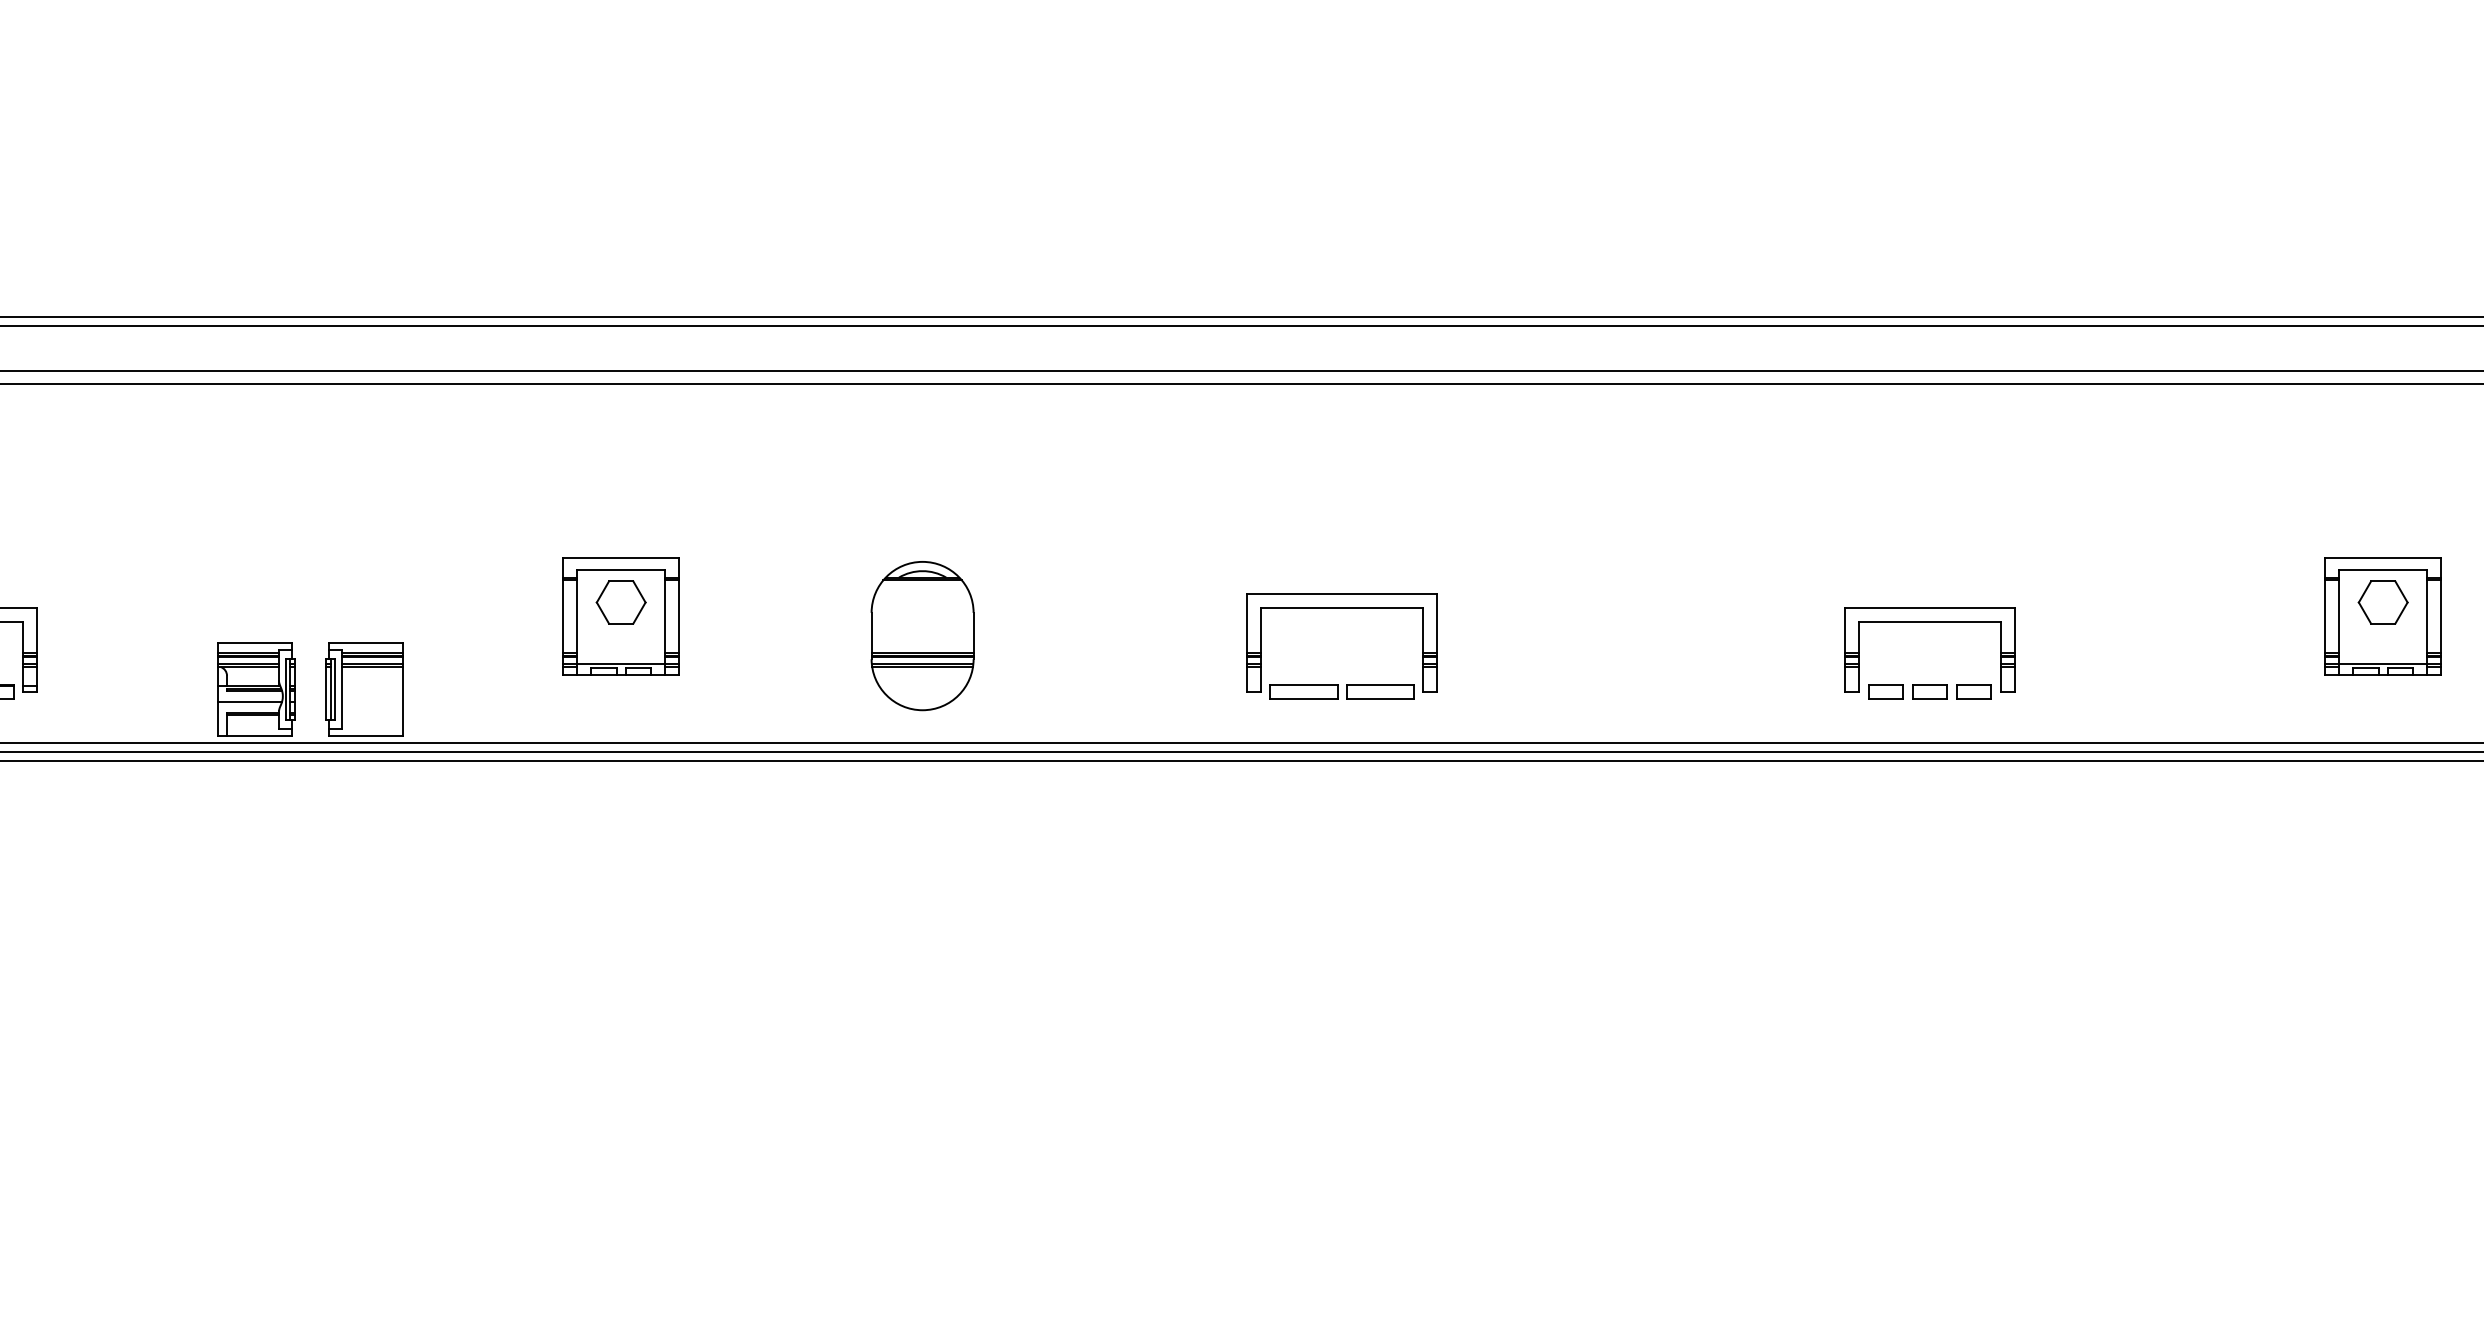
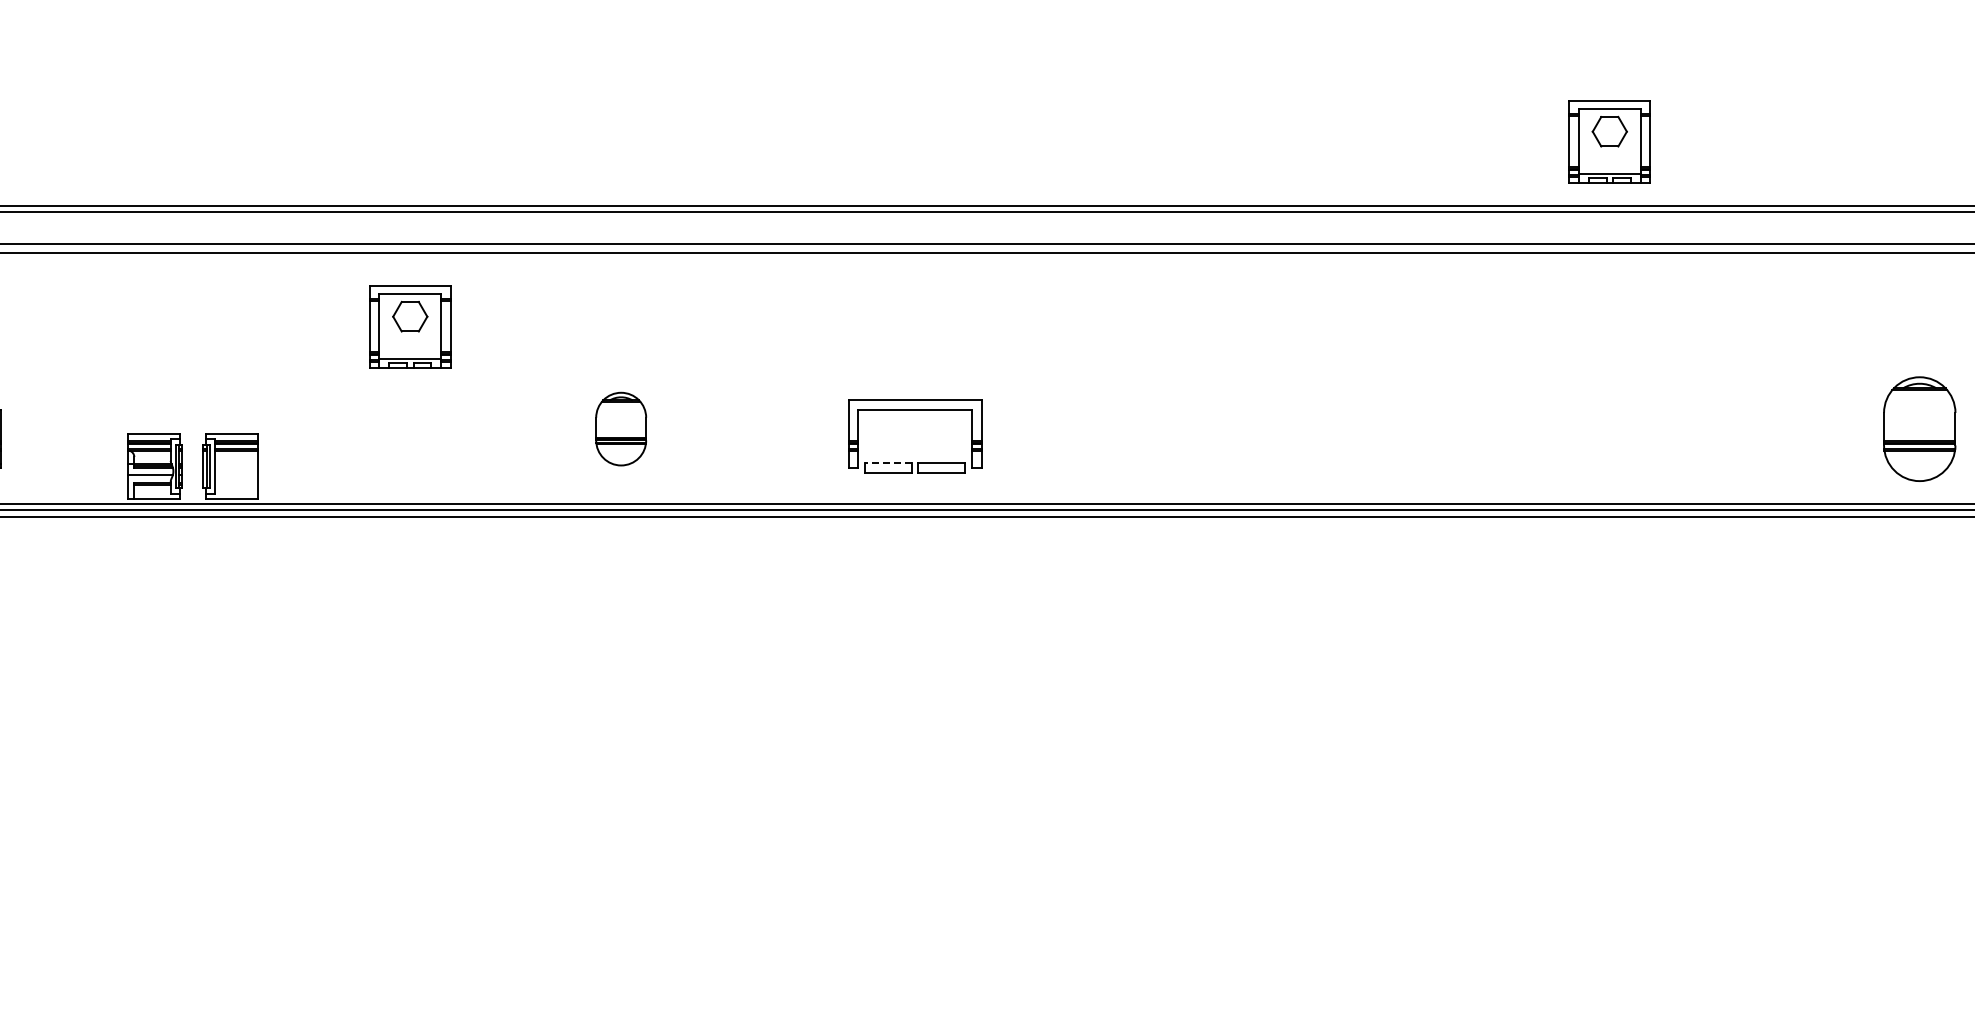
part: (621, 616) -> (410, 326), moved
part: (2382, 616) -> (1609, 141), moved
part: (921, 635) -> (620, 428), size x0.7
part: (1929, 683) -> (1326, 462), removed
line: (1304, 685) -> (888, 463), solid -> dashed

